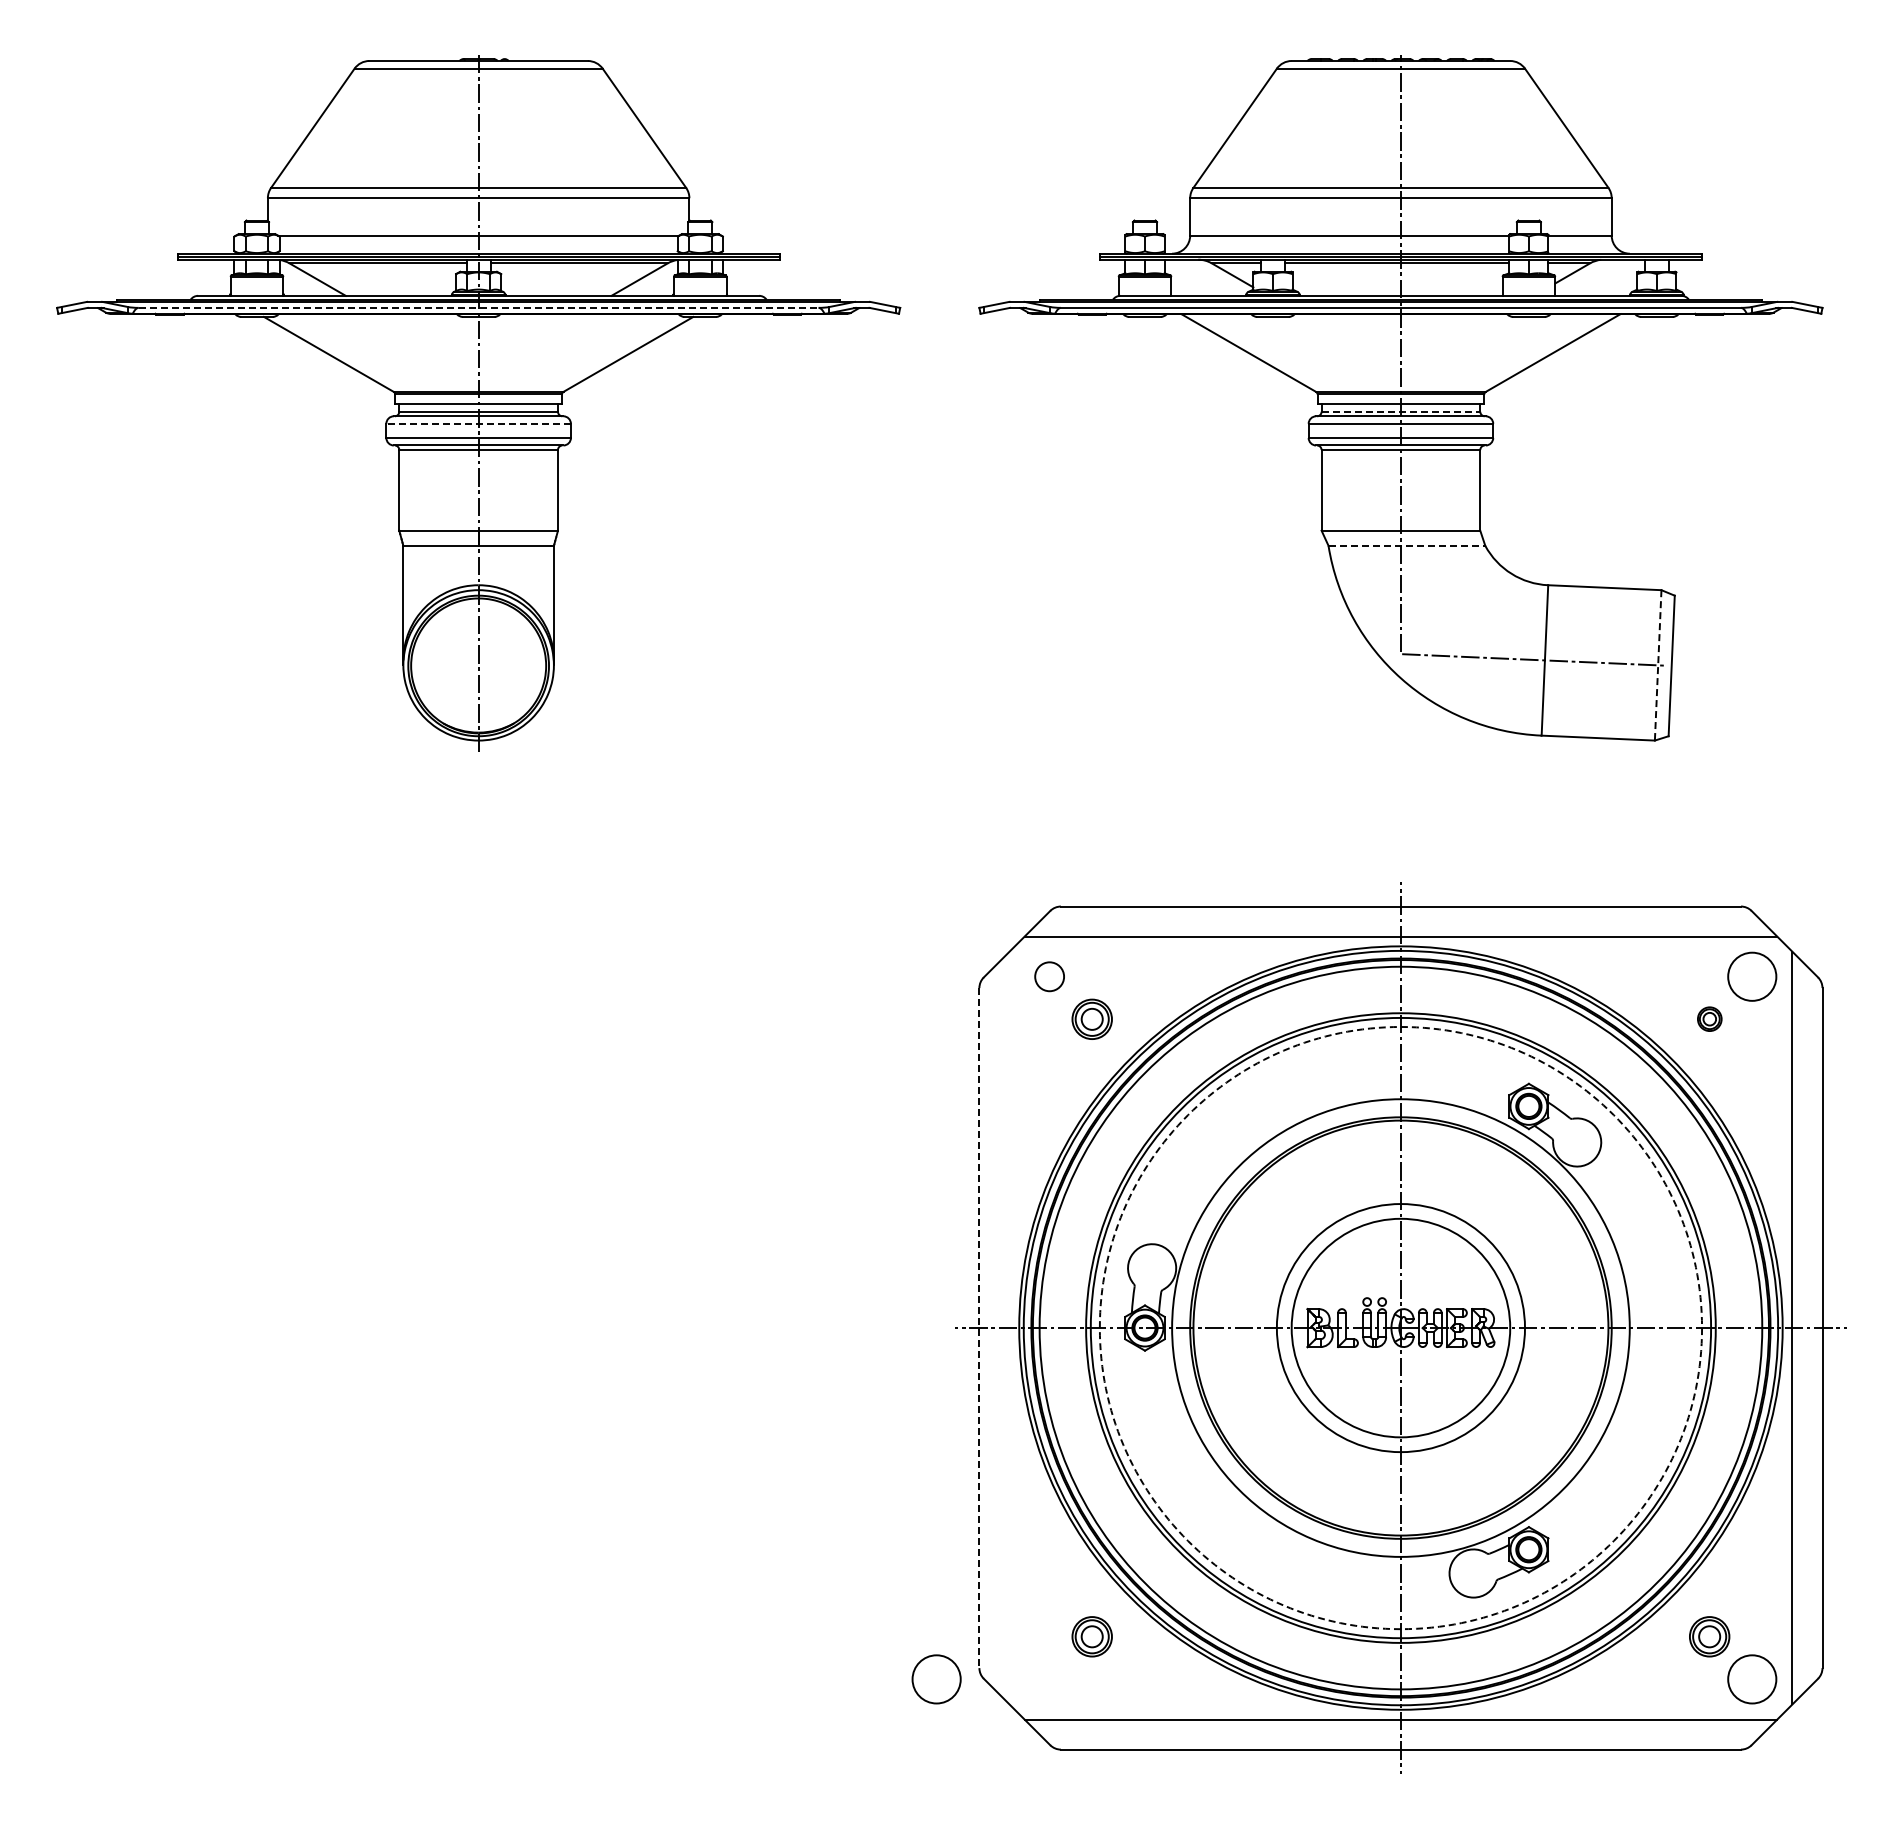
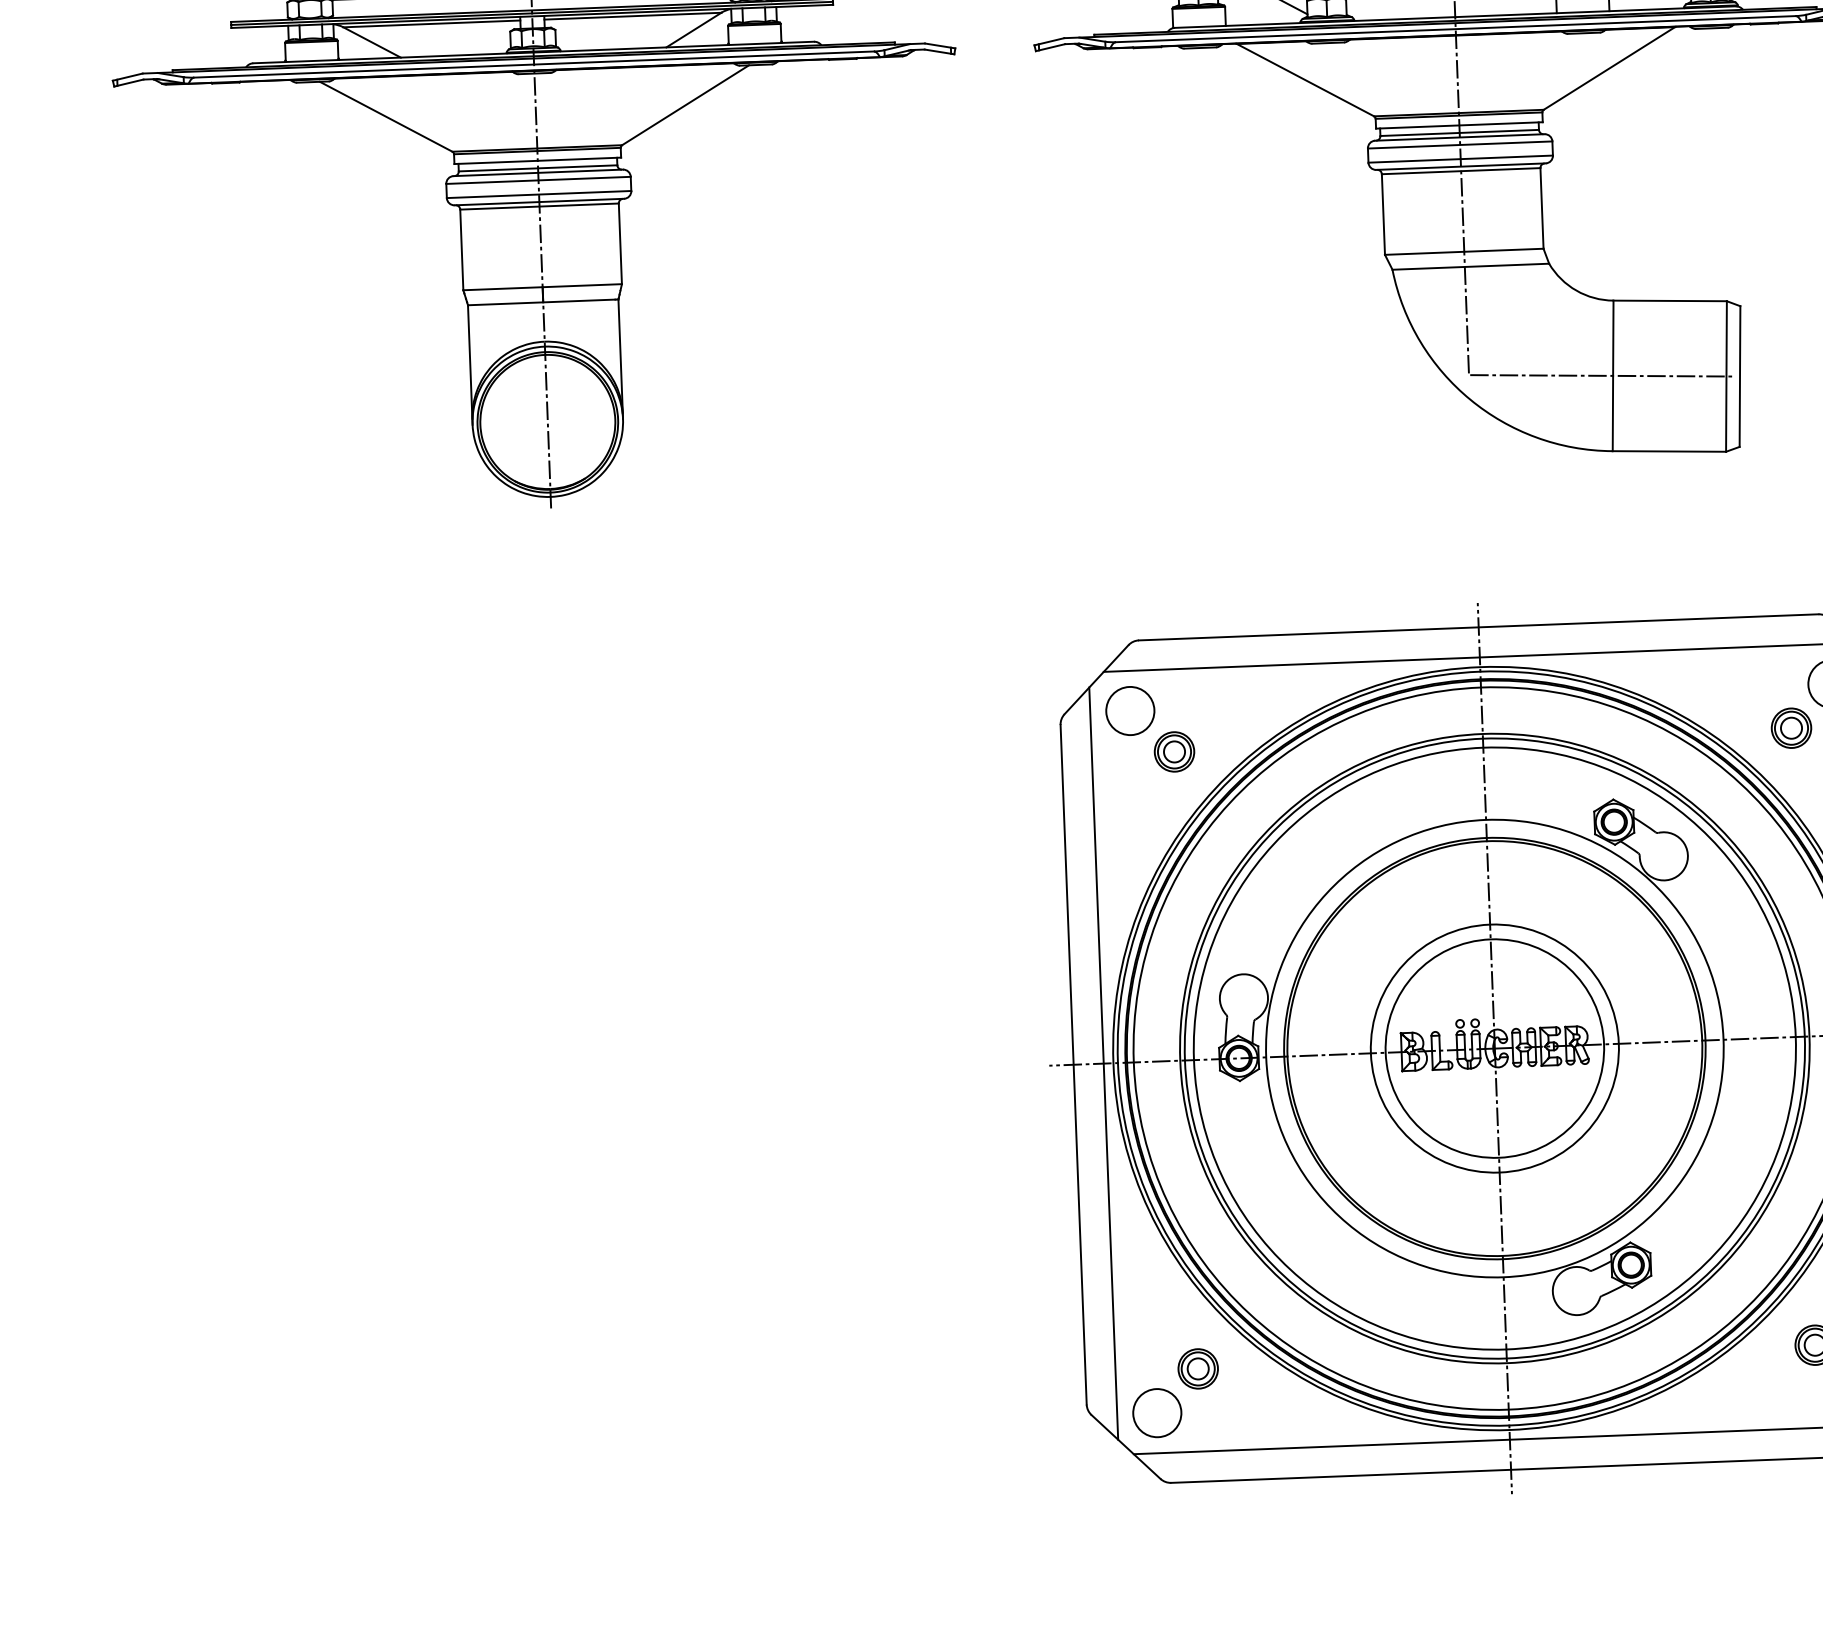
line: (479, 307) -> (534, 64), dashed -> solid
line: (1401, 411) -> (1460, 132), dashed -> solid
line: (478, 423) -> (538, 180), dashed -> solid
line: (1407, 545) -> (1471, 266), dashed -> solid
line: (1658, 665) -> (1726, 376), dashed -> solid
circle: (1049, 976) -> (1130, 710), size x1.67
part: (1709, 1018) -> (1791, 727), size x1.67
line: (1009, 1327) -> (1103, 1063), added
circle: (1400, 1327) -> (1494, 1048), dashed -> solid
line: (979, 1328) -> (1073, 1065), dashed -> solid
circle: (936, 1679) -> (1157, 1413), moved

